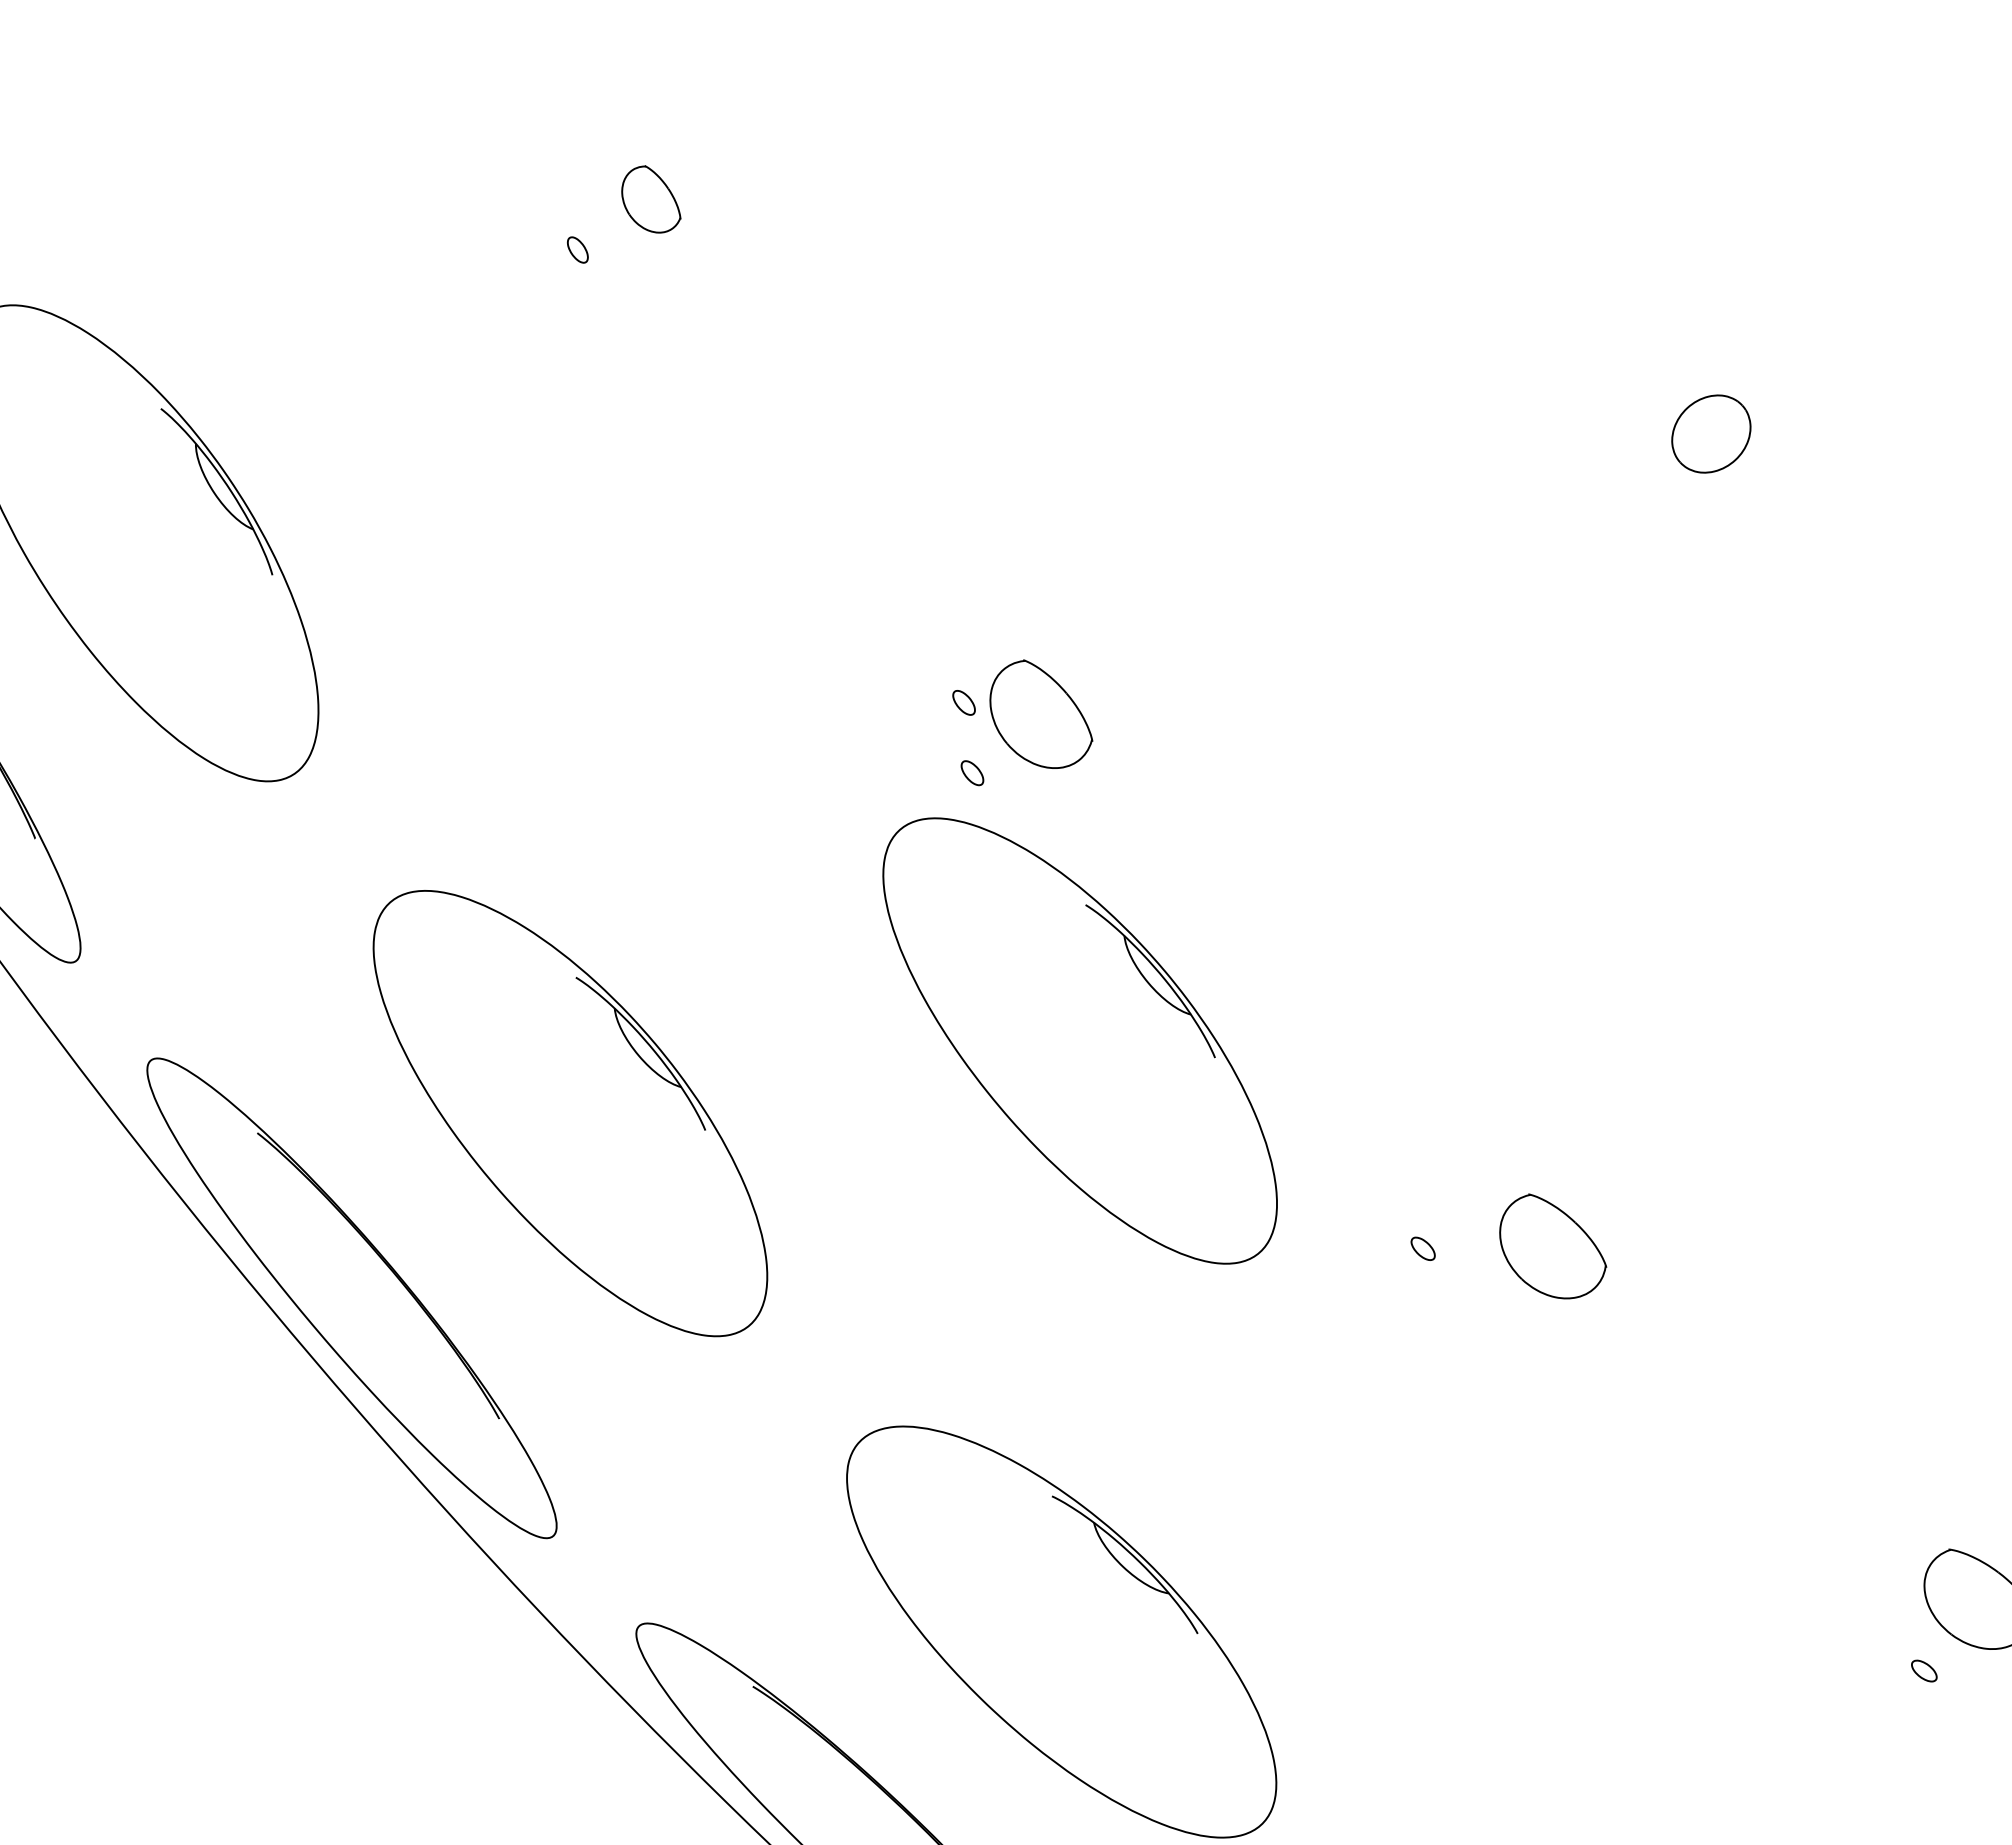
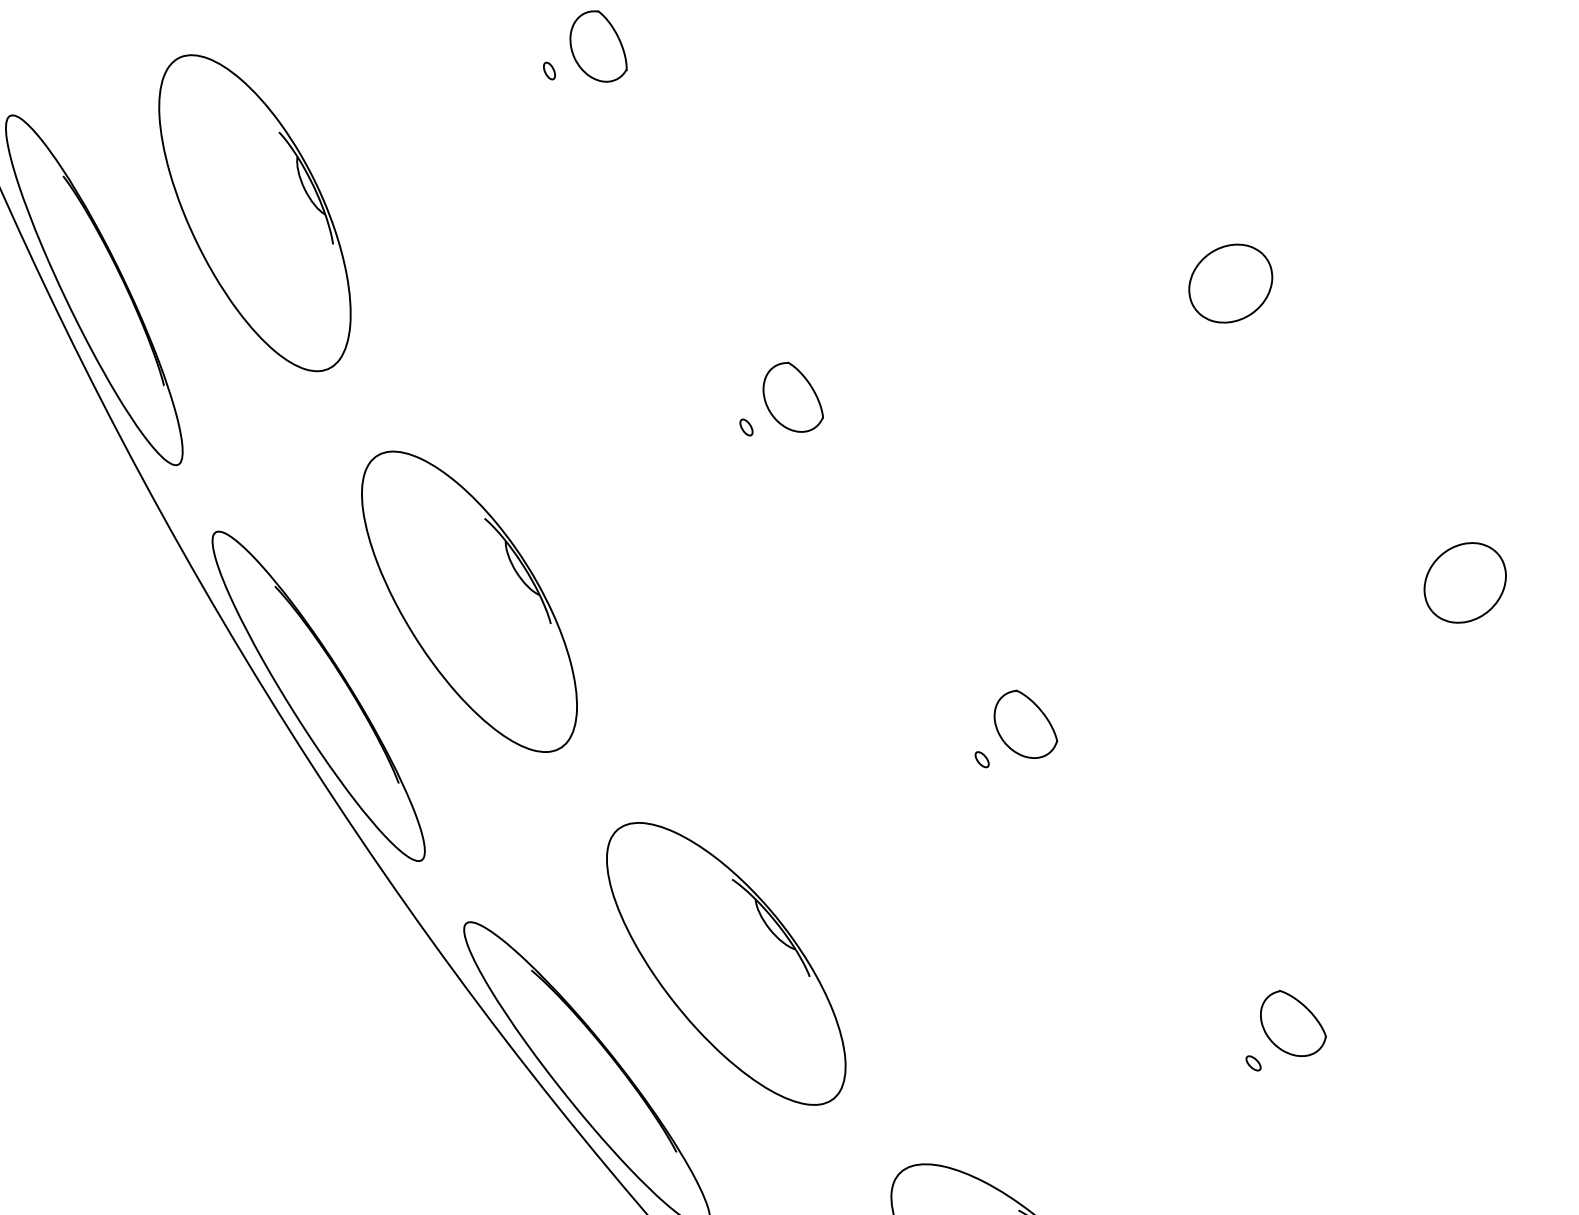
part: (650, 199) -> (598, 46), size x1.67
part: (1710, 434) -> (1230, 283), size x1.67
part: (964, 702) -> (747, 383), removed
part: (1080, 1040) -> (789, 601), removed
part: (1551, 1244) -> (1025, 723), moved

